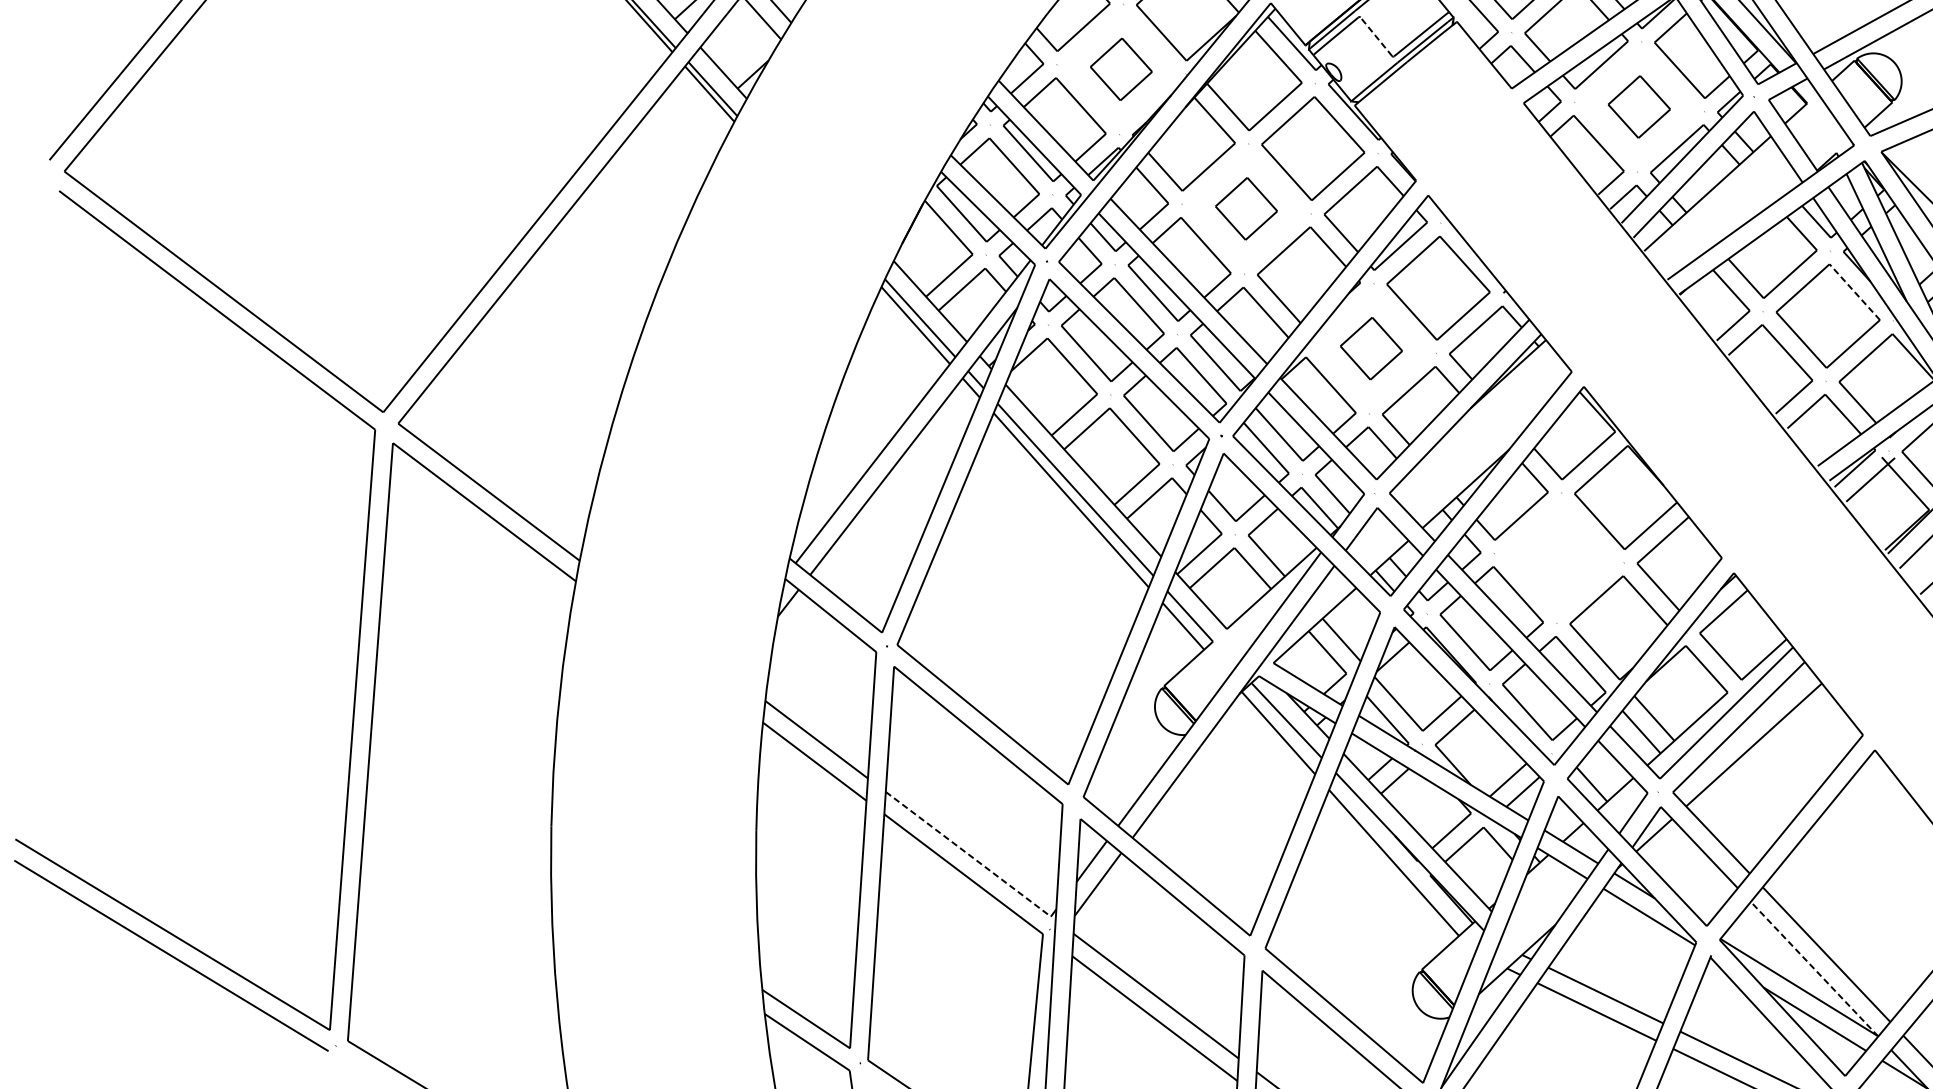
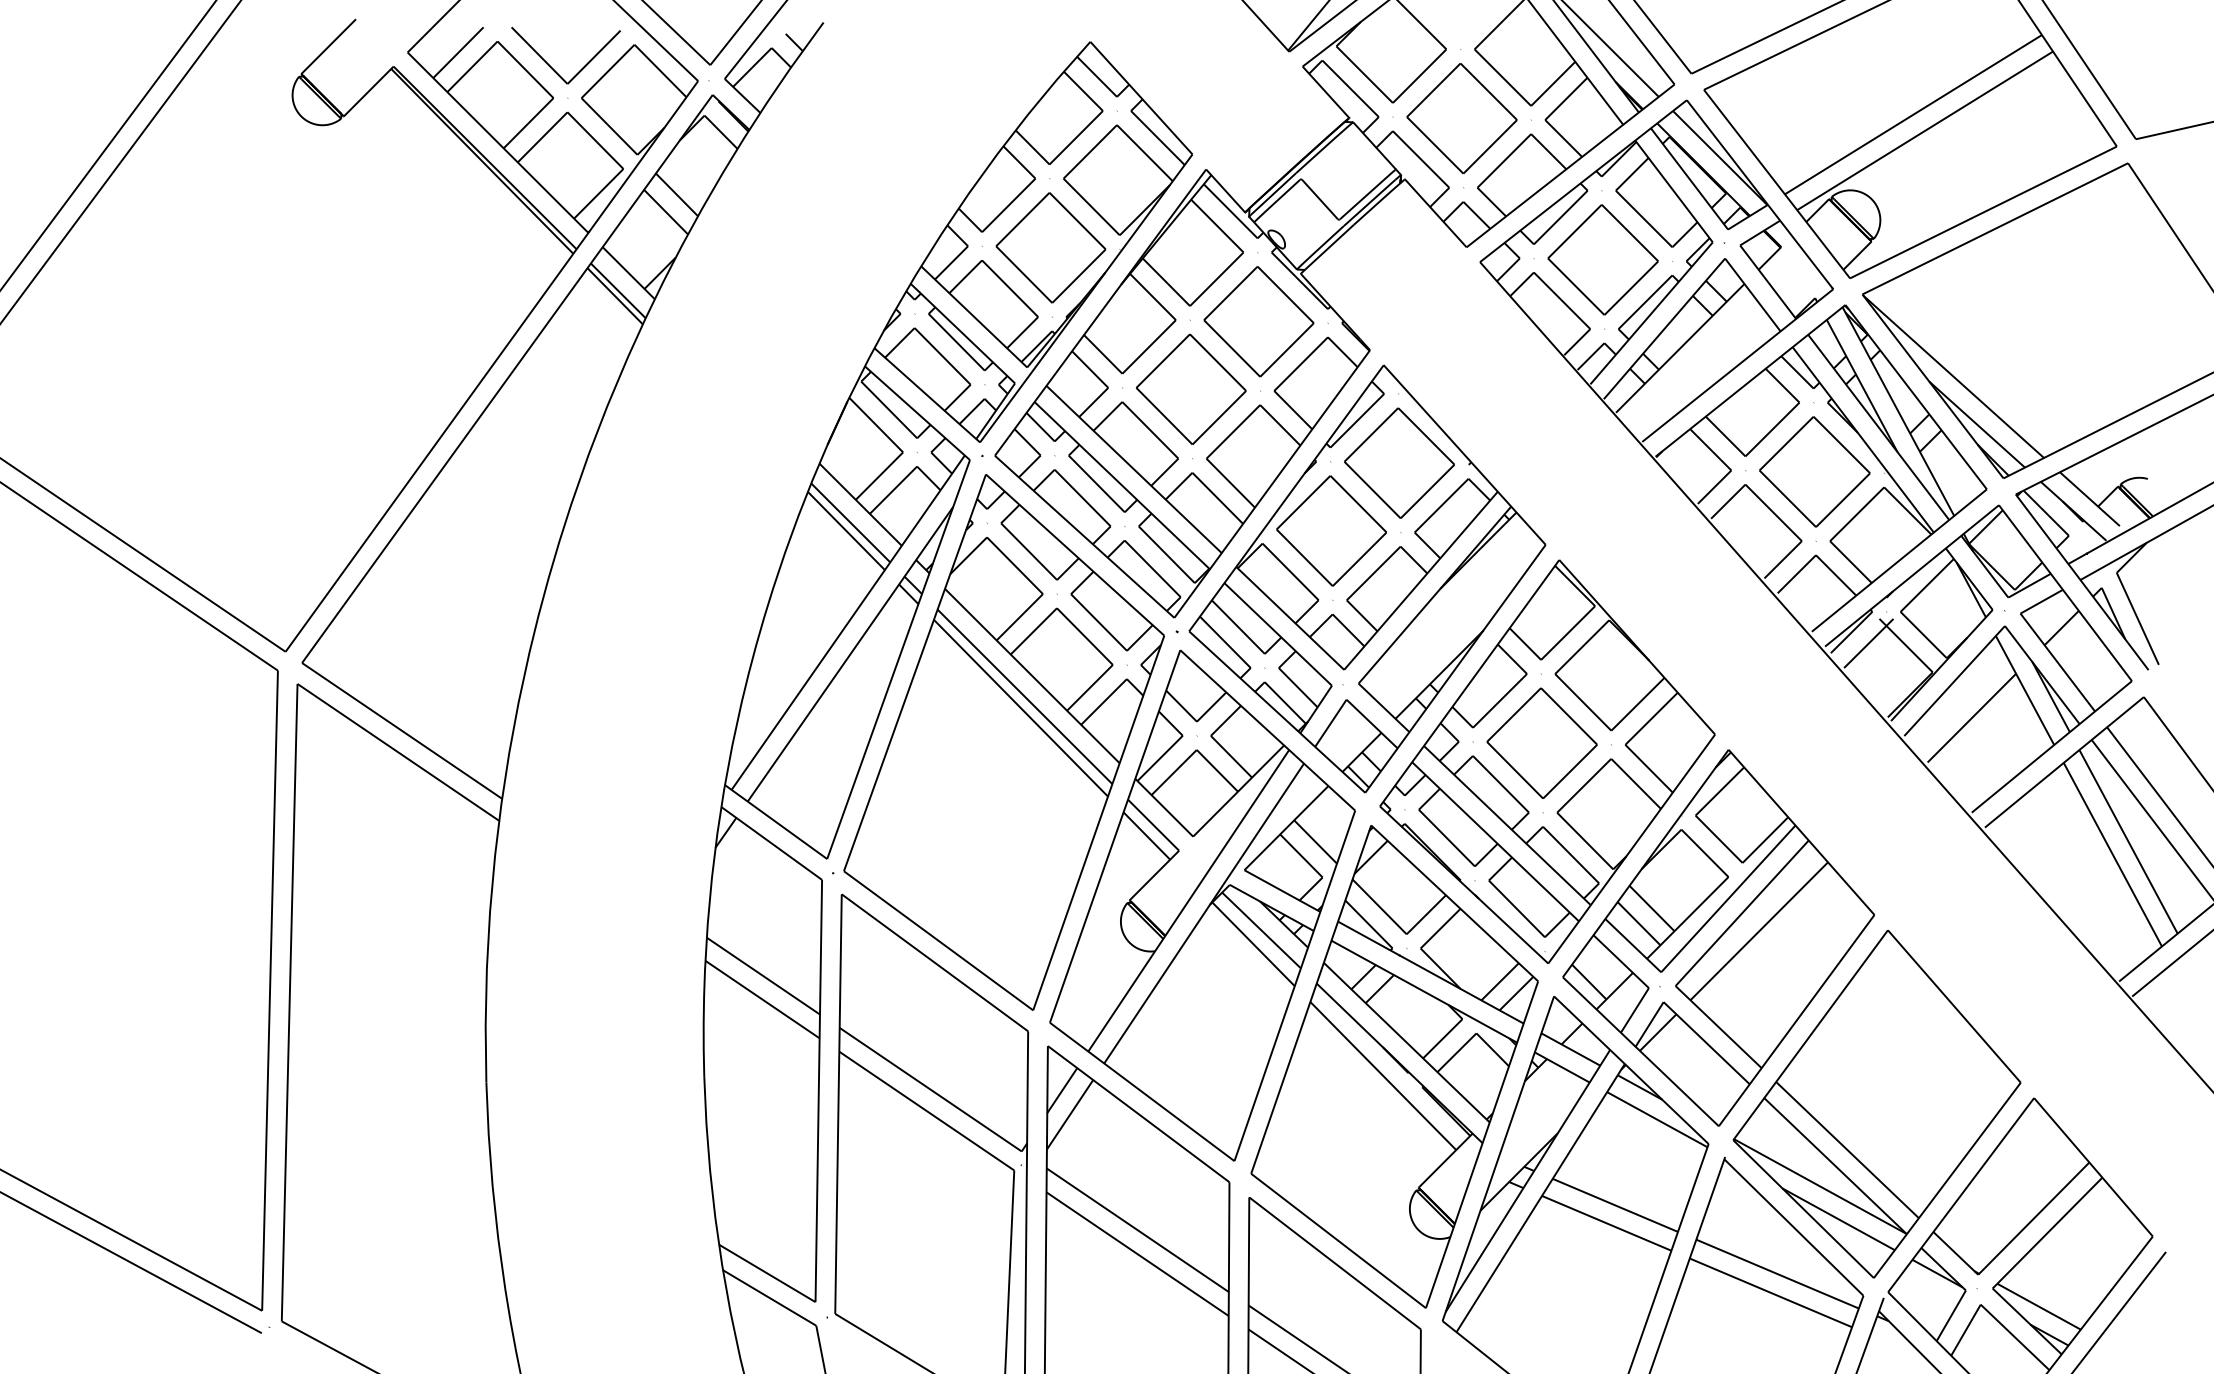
line: (1376, 36) -> (1320, 199), dashed -> solid
part: (1120, 69) -> (1050, 247), size x1.67
part: (1638, 106) -> (1602, 259), size x1.67
part: (1246, 208) -> (1191, 388), size x1.67
line: (1854, 292) -> (1841, 445), dashed -> solid
part: (1371, 348) -> (1331, 530), size x1.67
part: (1558, 557) -> (1541, 742), added
line: (969, 854) -> (931, 1089), dashed -> solid
line: (1814, 969) -> (1835, 1166), dashed -> solid

